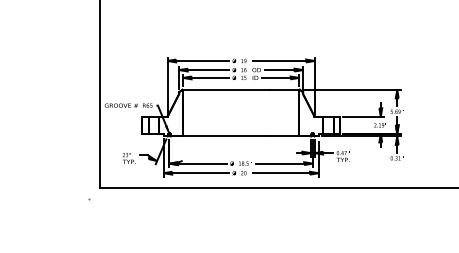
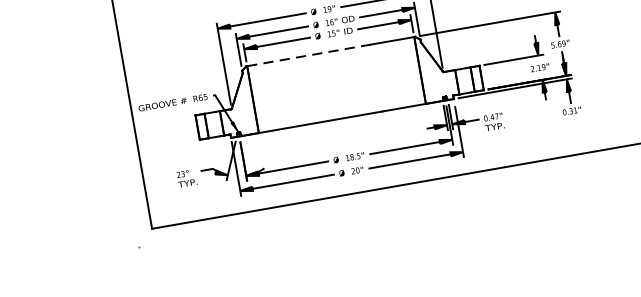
line: (226, 89) -> (309, 54), solid -> dashed

